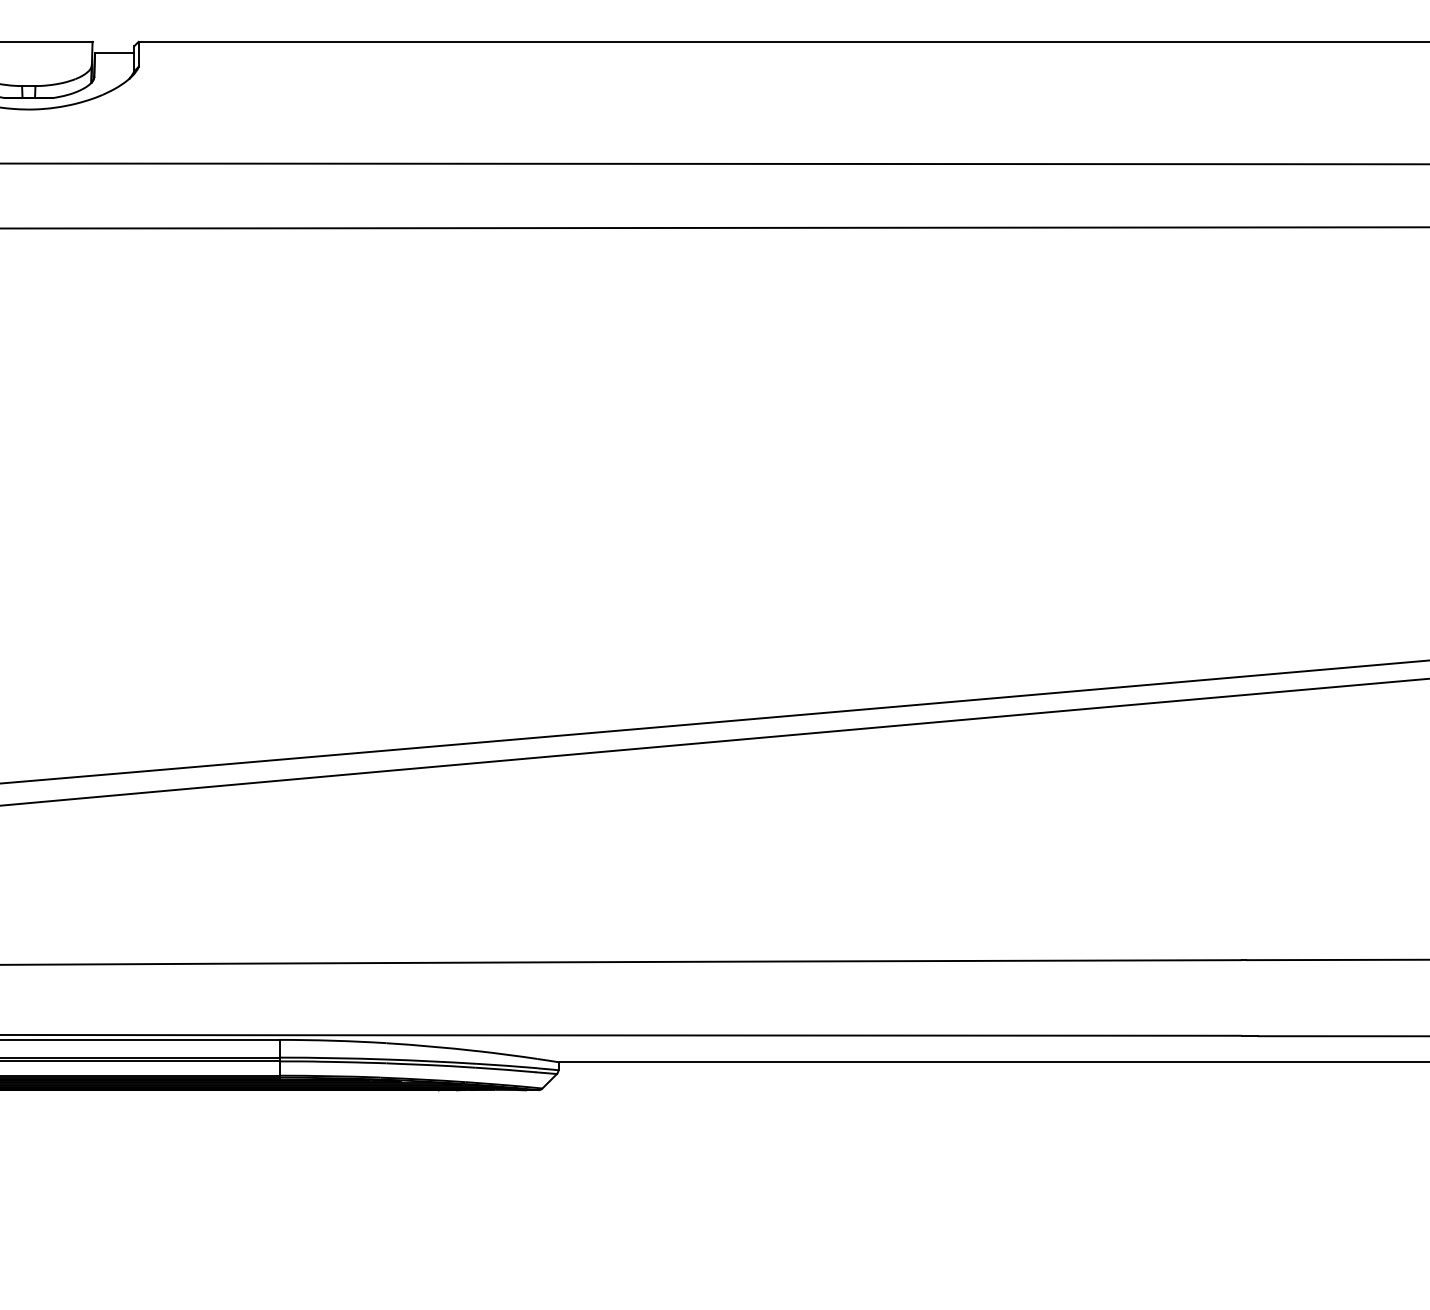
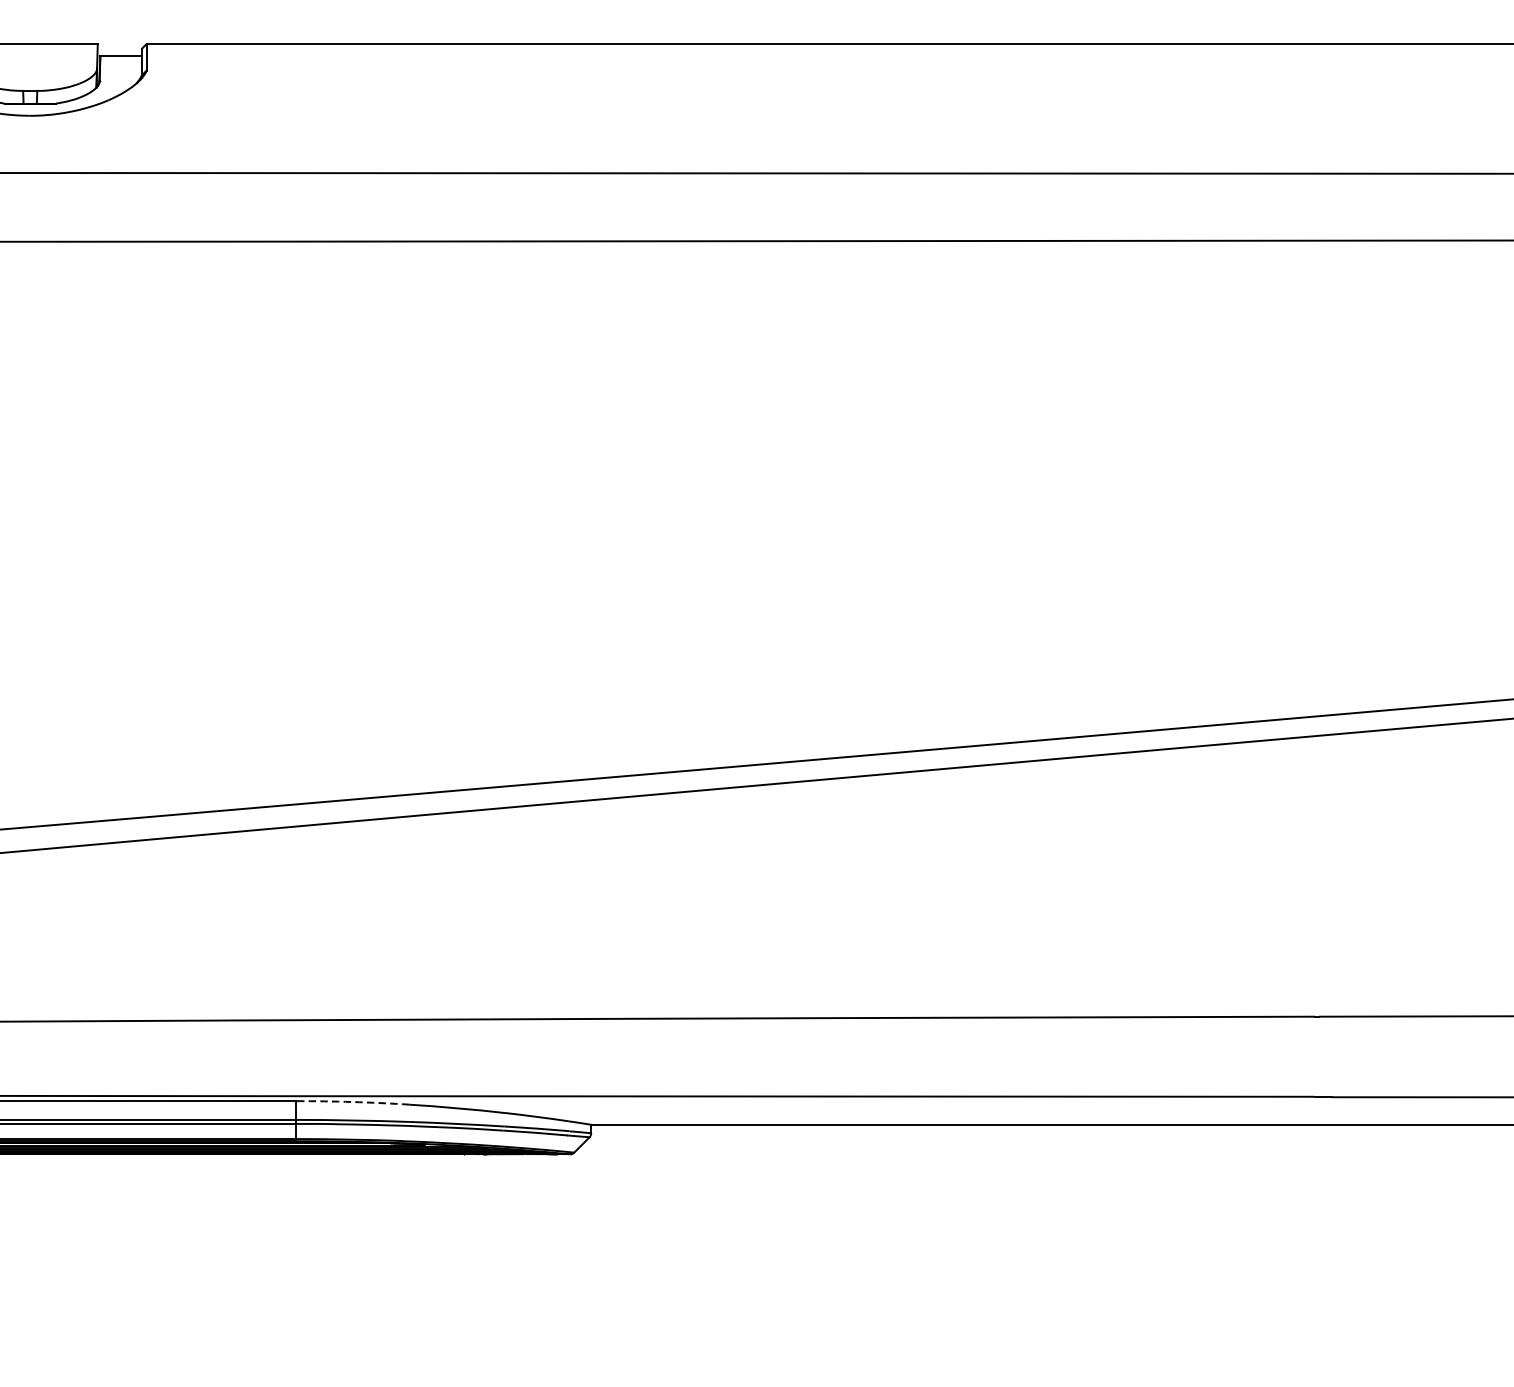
arc: (333, 1040) -> (352, 1101), solid -> dashed

